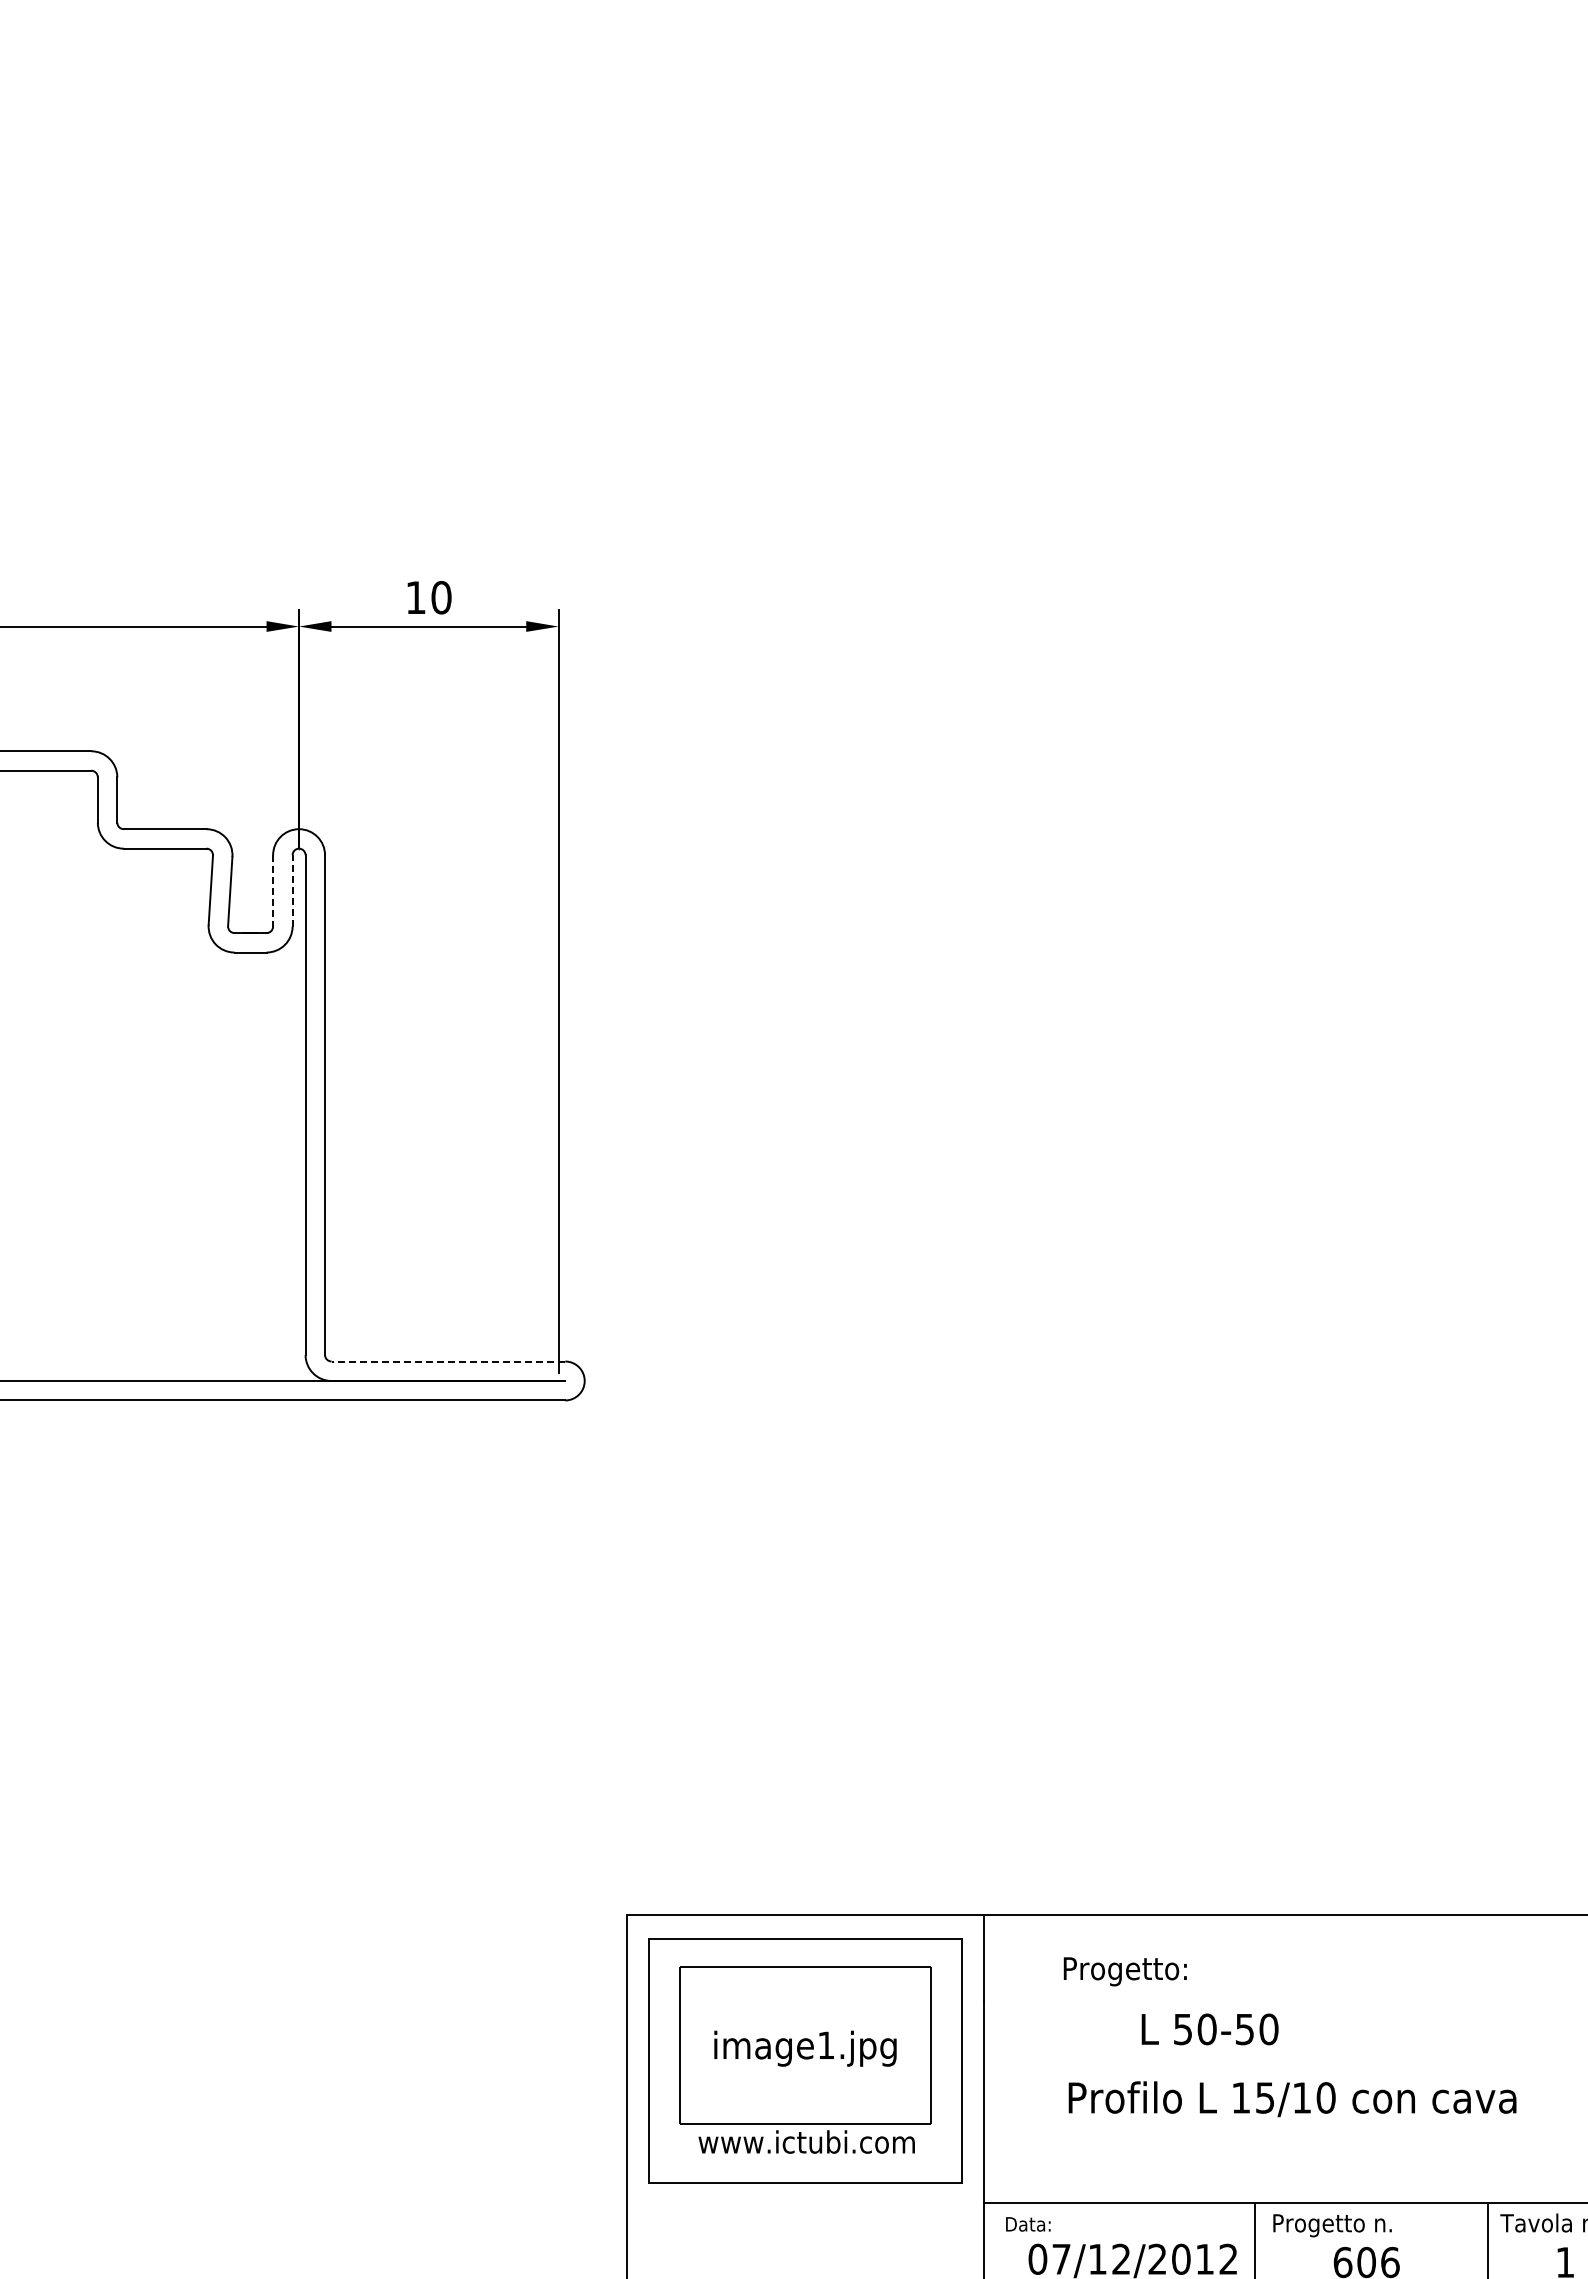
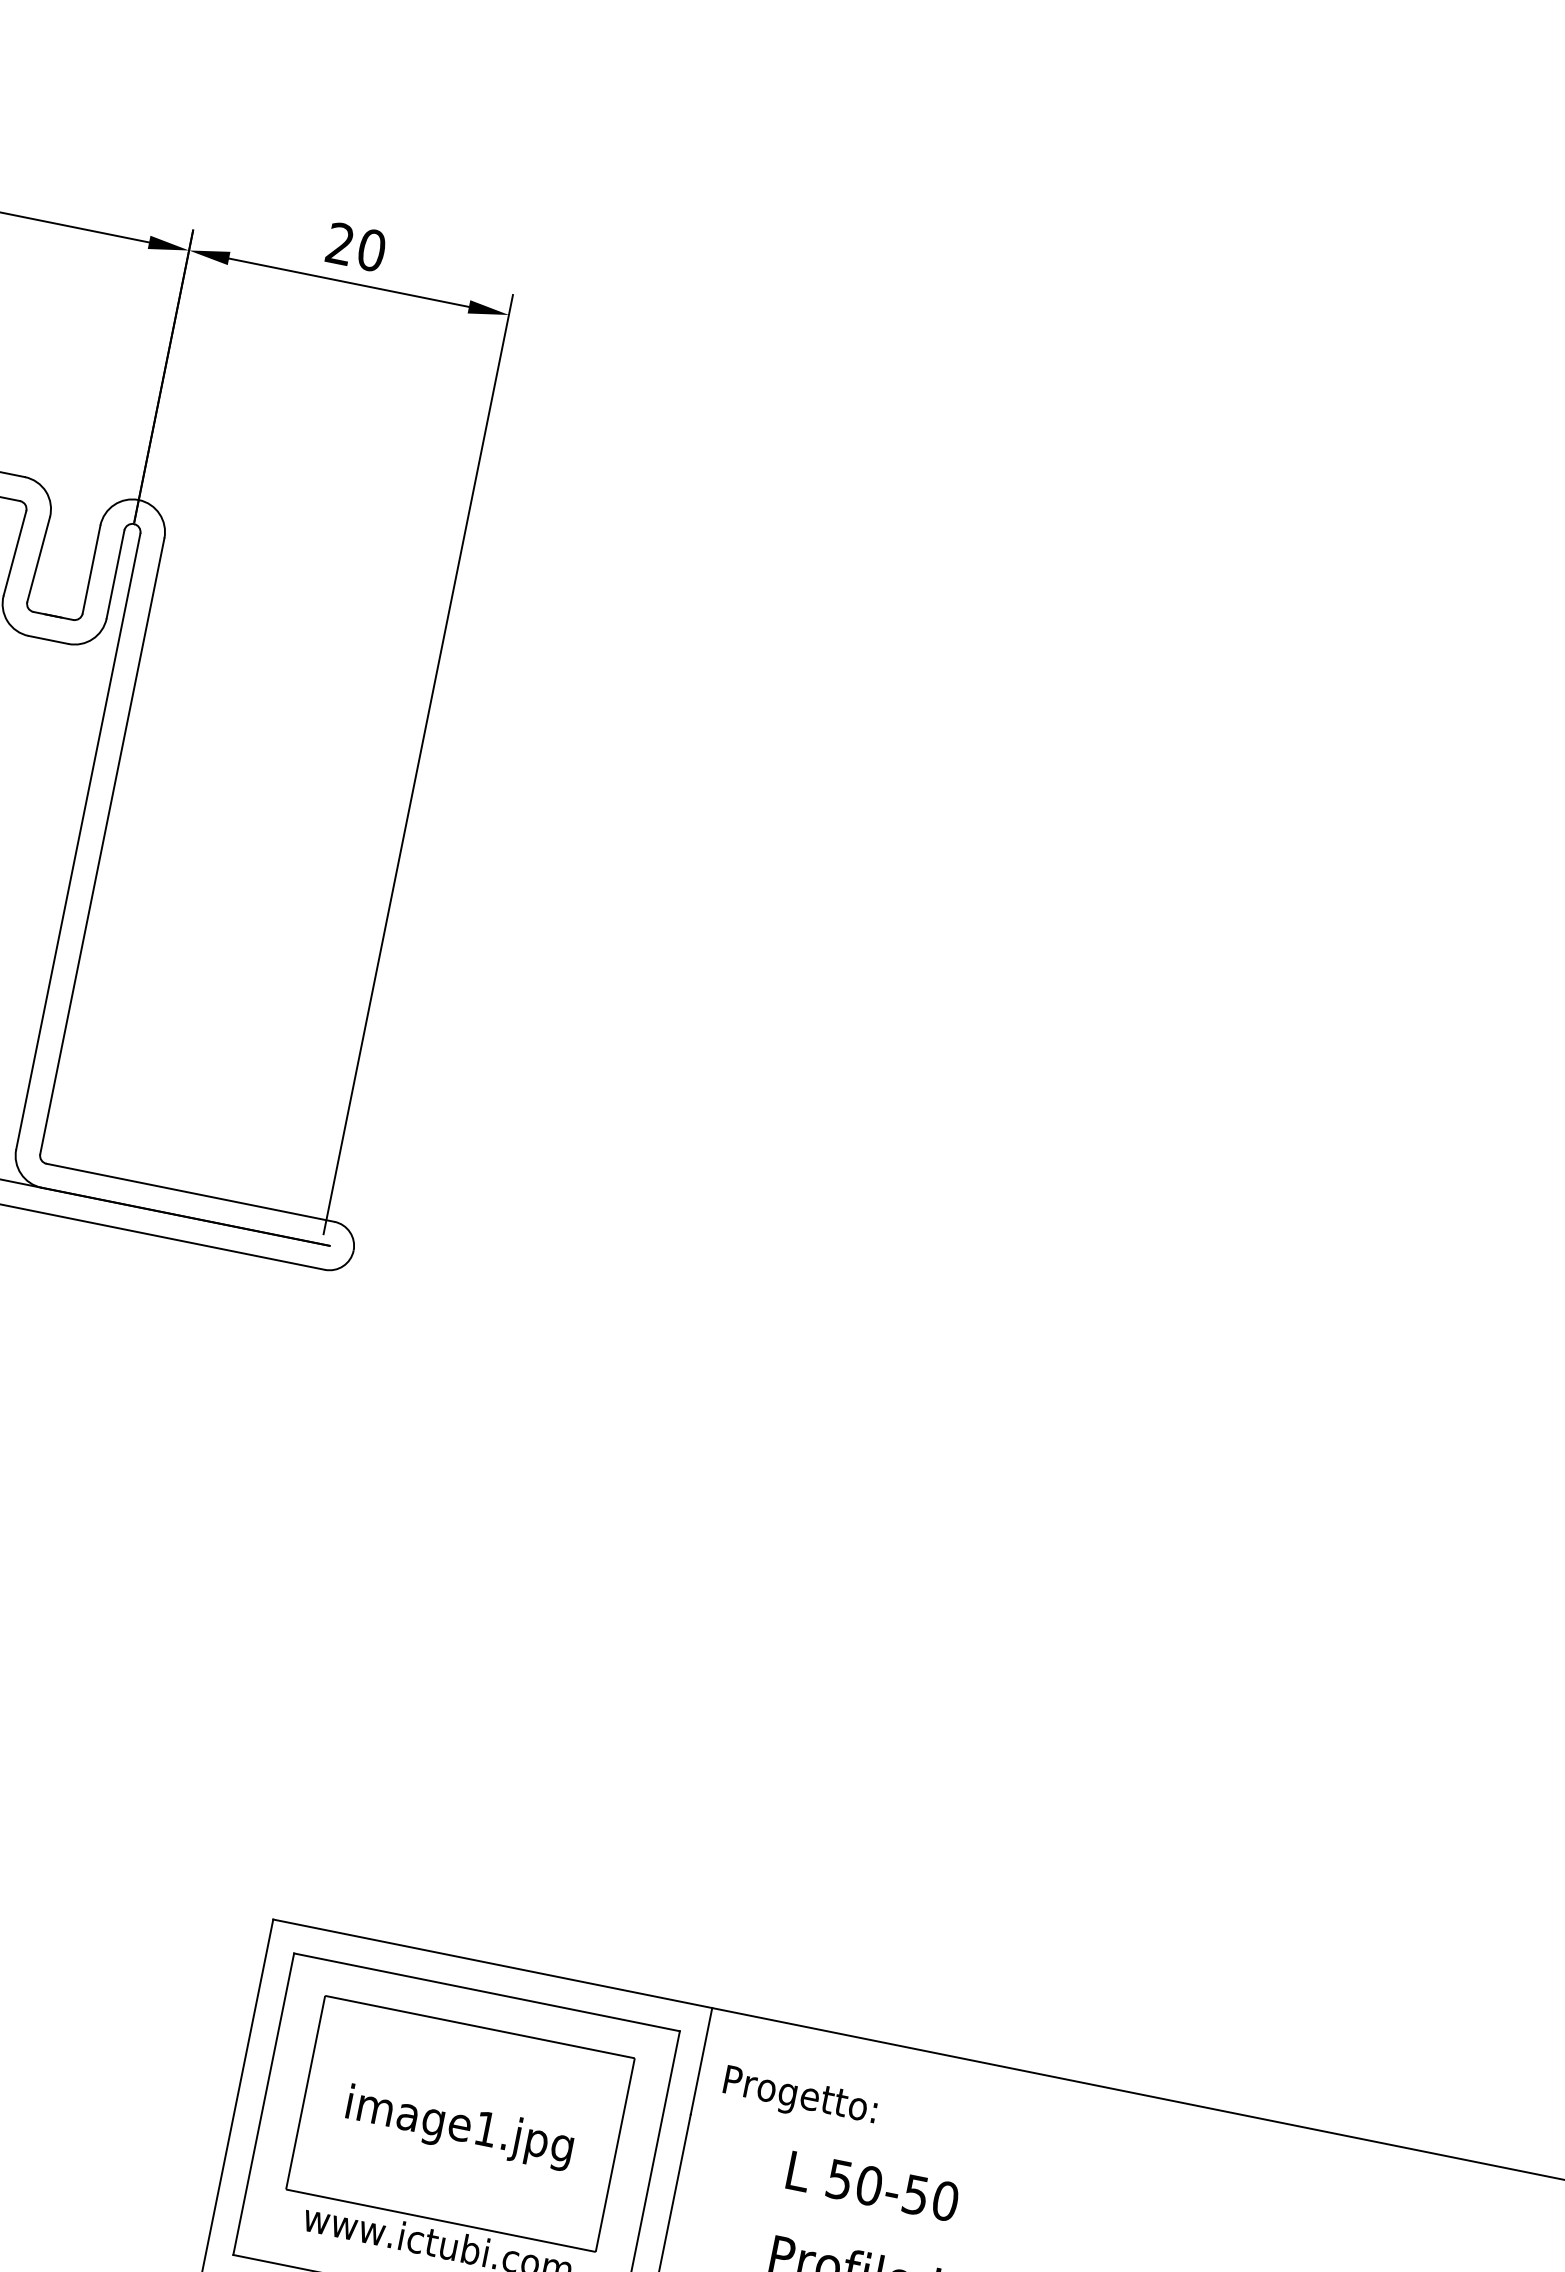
text: (415, 597) -> (339, 243), 10 -> 20
line: (273, 890) -> (92, 569), dashed -> solid
line: (292, 890) -> (115, 573), dashed -> solid
line: (448, 1361) -> (190, 1192), dashed -> solid
text: (1124, 1971) -> (799, 2097), moved
text: (1209, 2029) -> (872, 2186), moved

